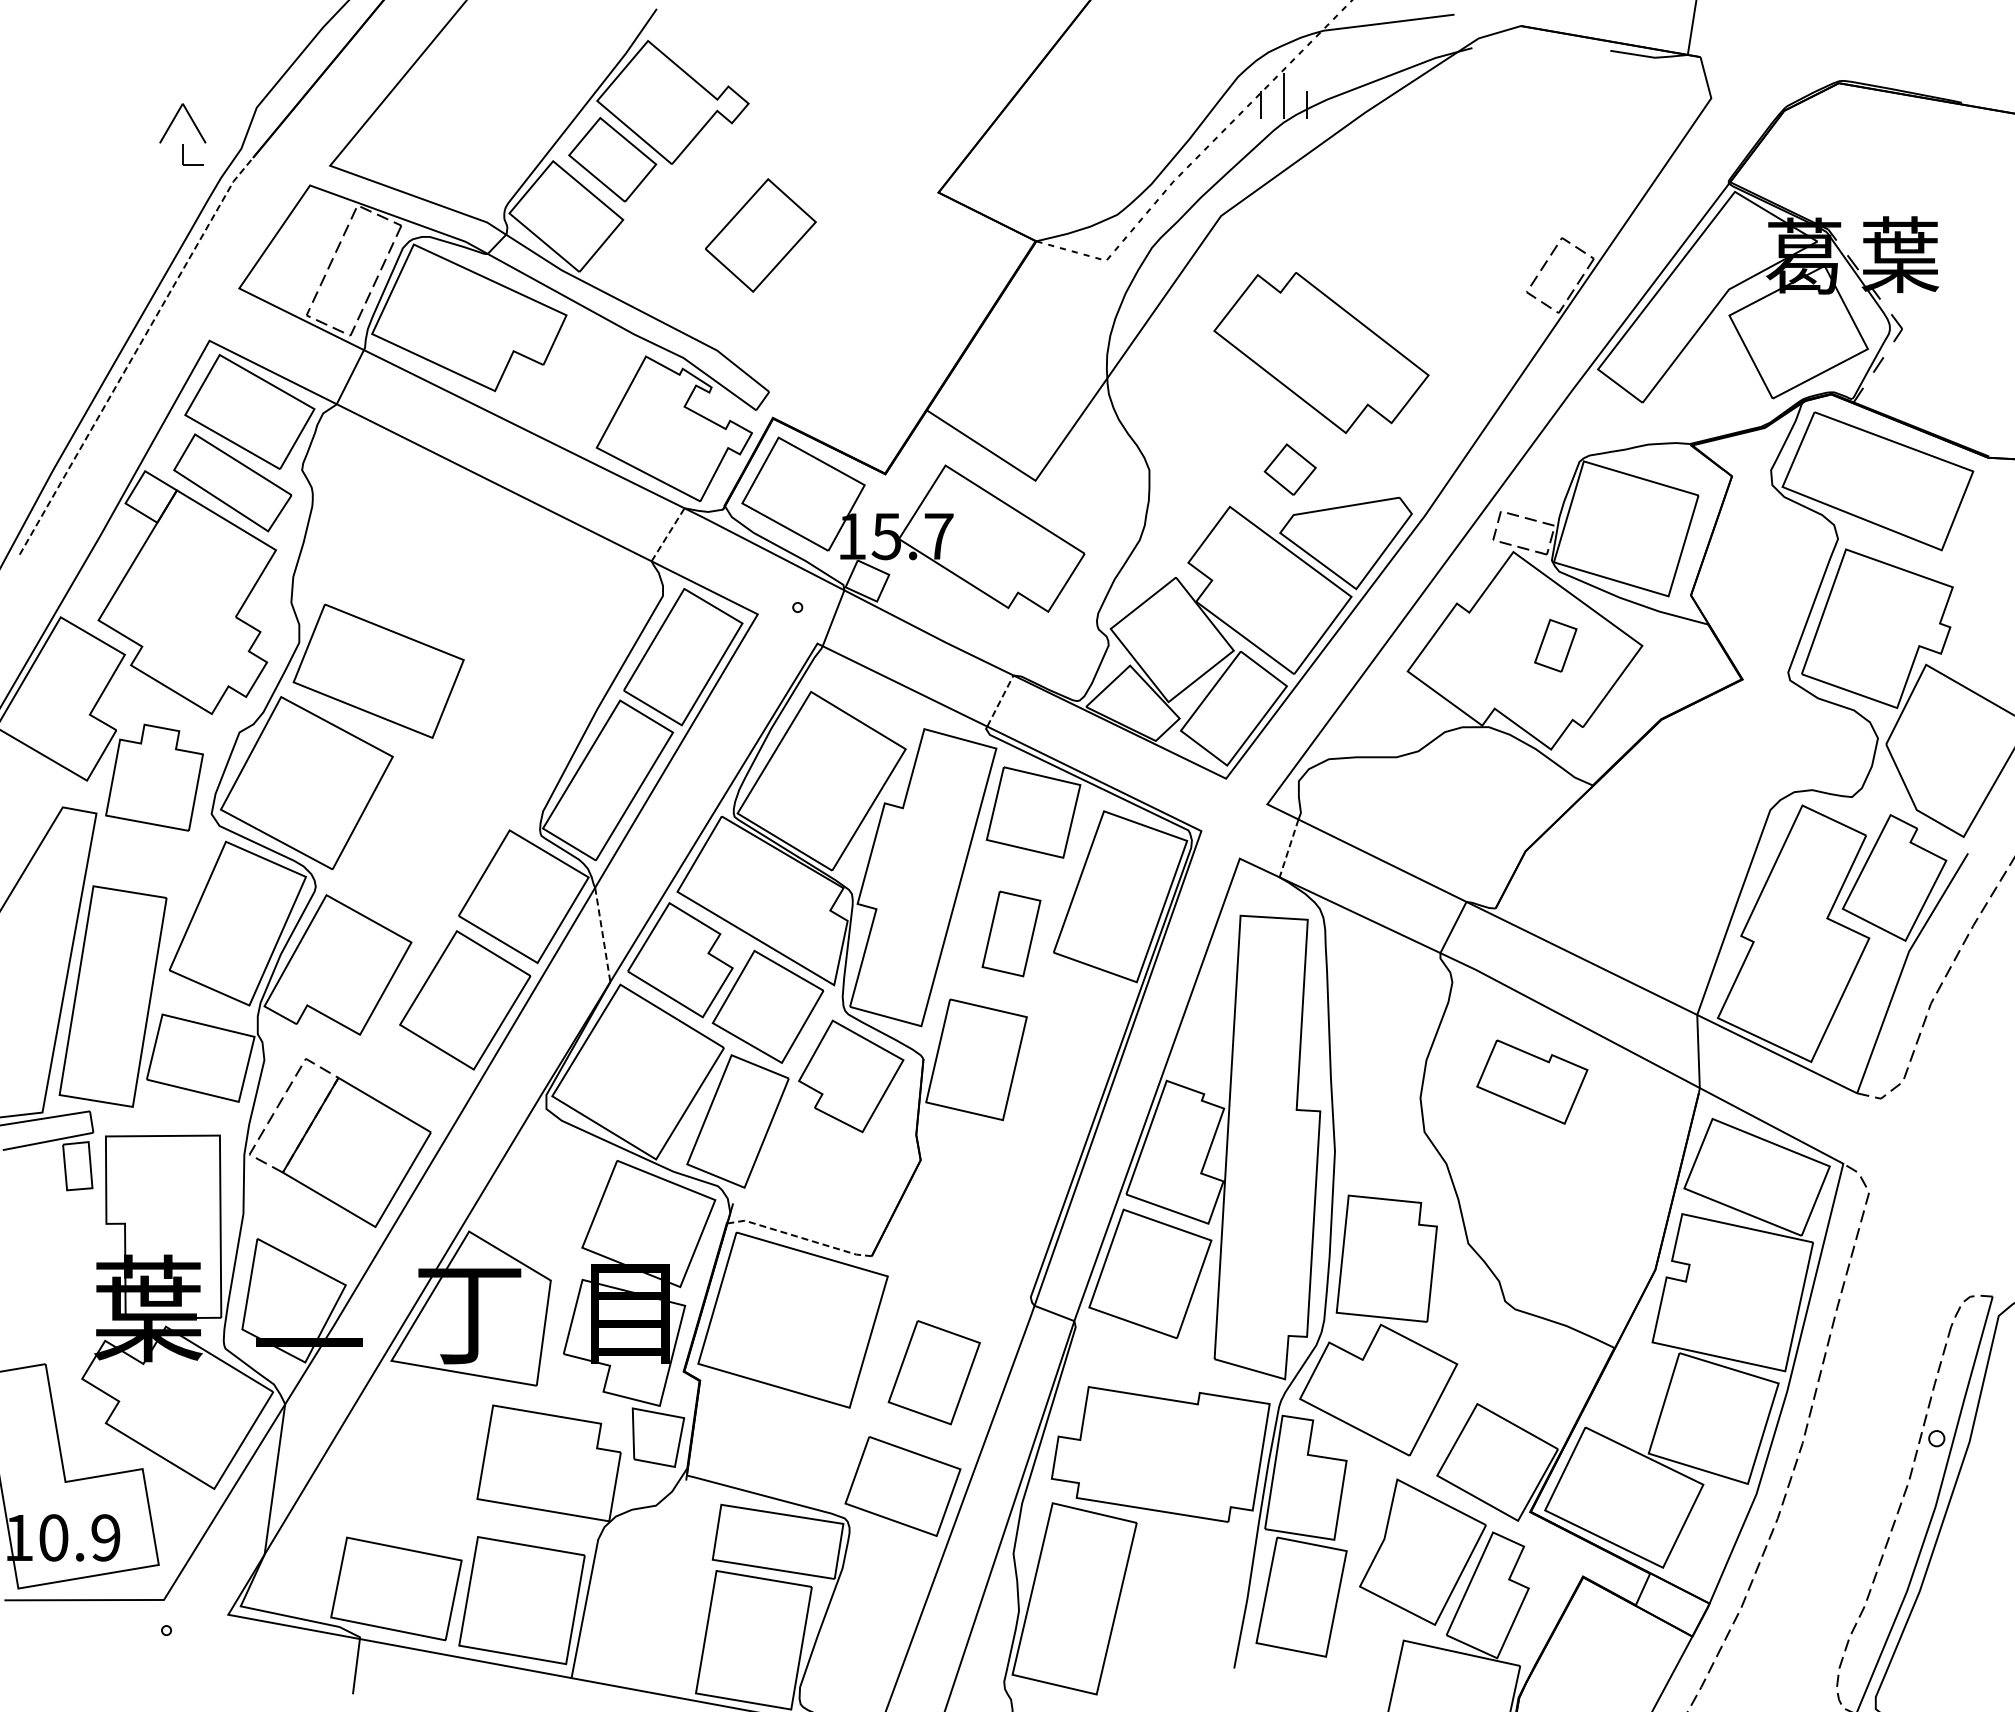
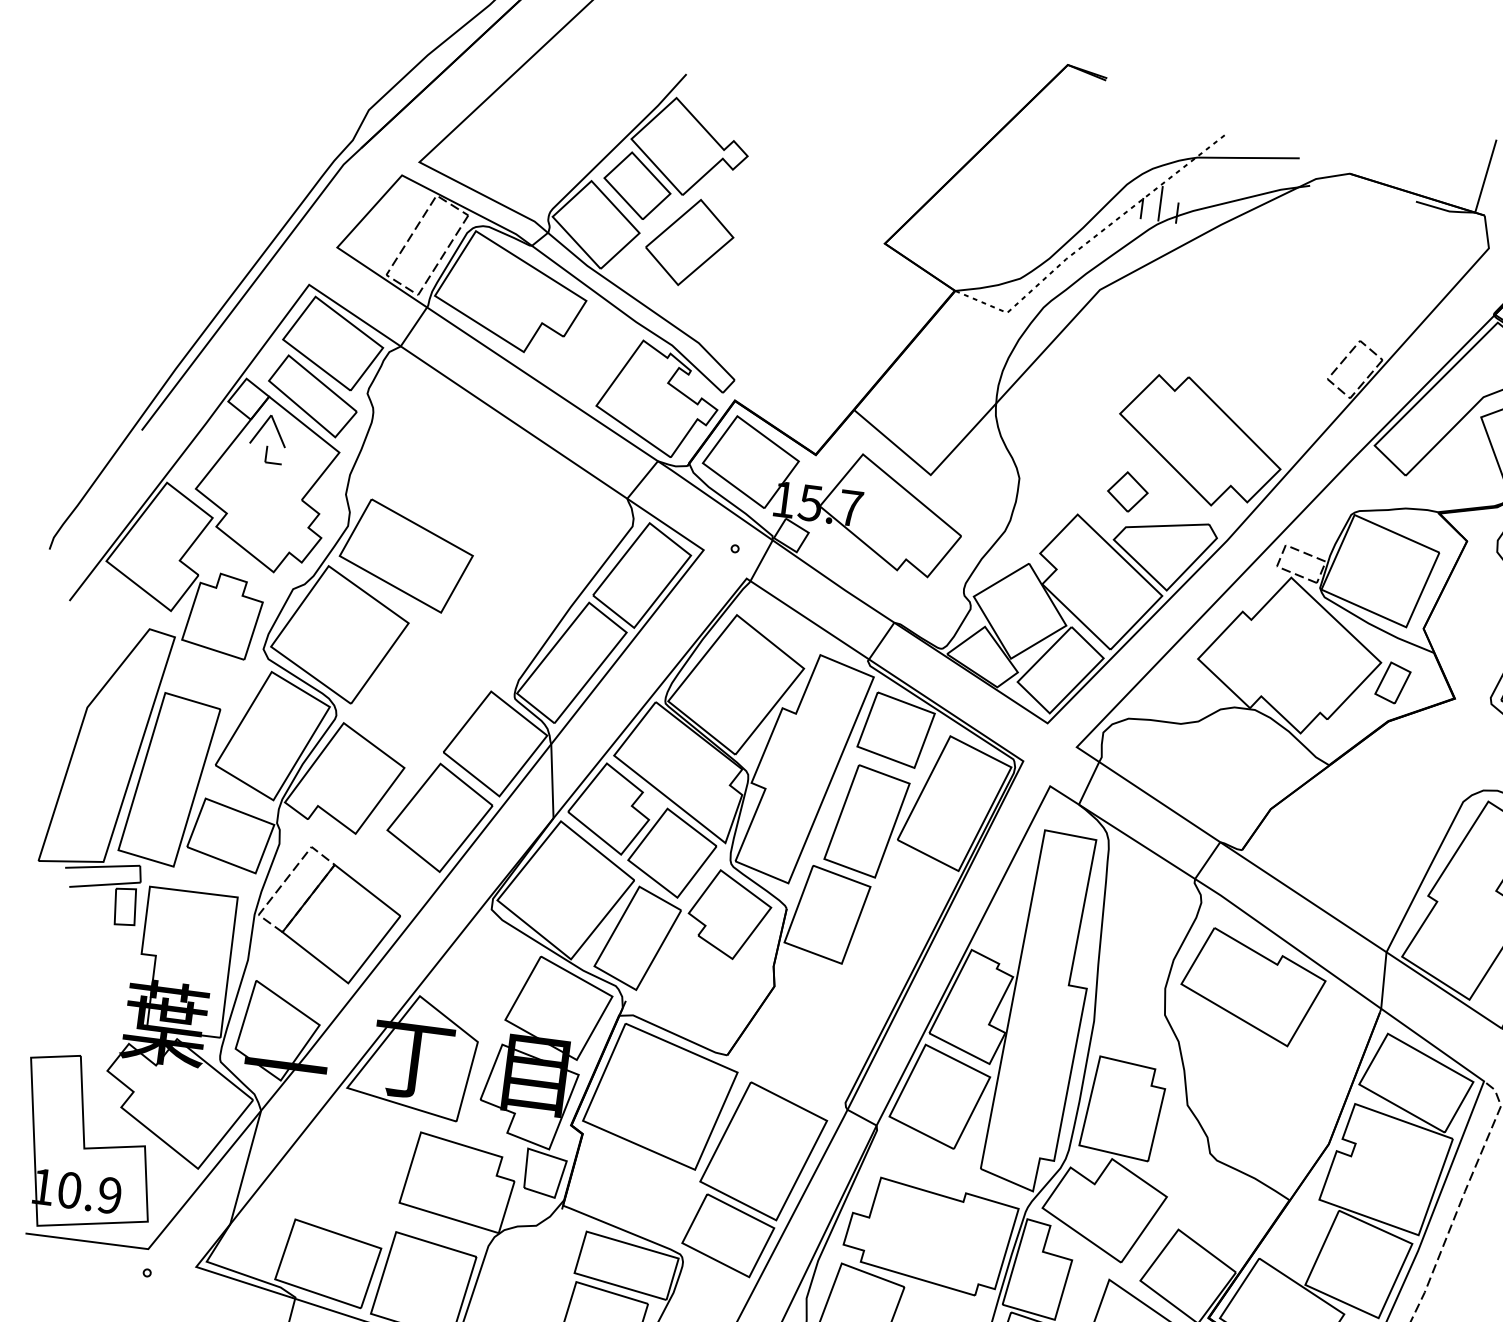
part: (182, 144) -> (267, 446), moved
part: (760, 235) -> (689, 242), moved
part: (1321, 352) -> (1200, 441), moved
line: (134, 354) -> (250, 287), dashed -> solid
line: (668, 534) -> (642, 479), dashed -> solid
part: (1555, 645) -> (1392, 682), moved
line: (1000, 701) -> (881, 641), dashed -> solid
line: (1288, 848) -> (1088, 783), dashed -> solid
part: (1011, 933) -> (867, 821), size x1.67
line: (602, 934) -> (552, 780), dashed -> solid
part: (1532, 1081) -> (1253, 986), size x1.67
line: (800, 1237) -> (674, 1033), dashed -> solid
part: (934, 1372) -> (763, 1151), size x1.67

